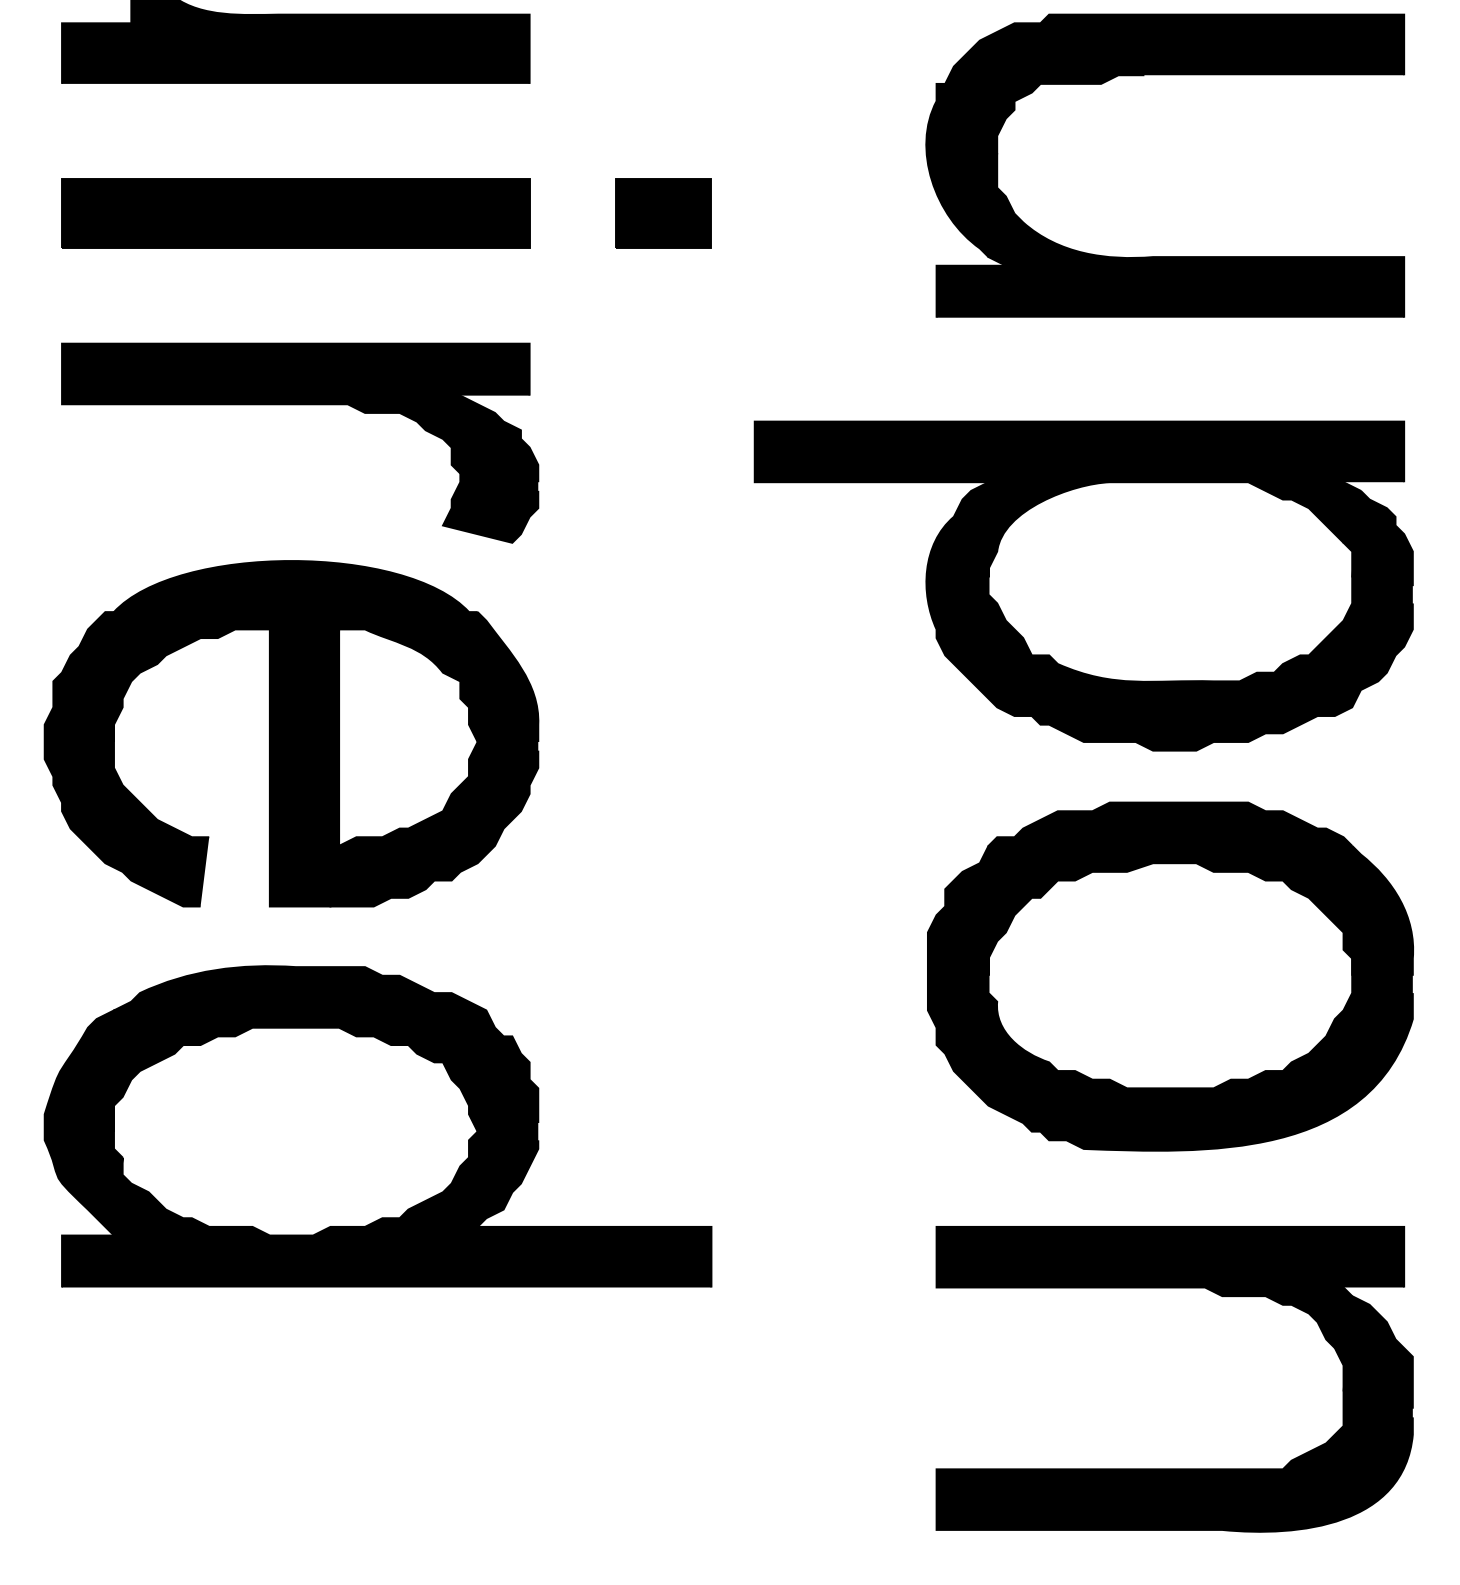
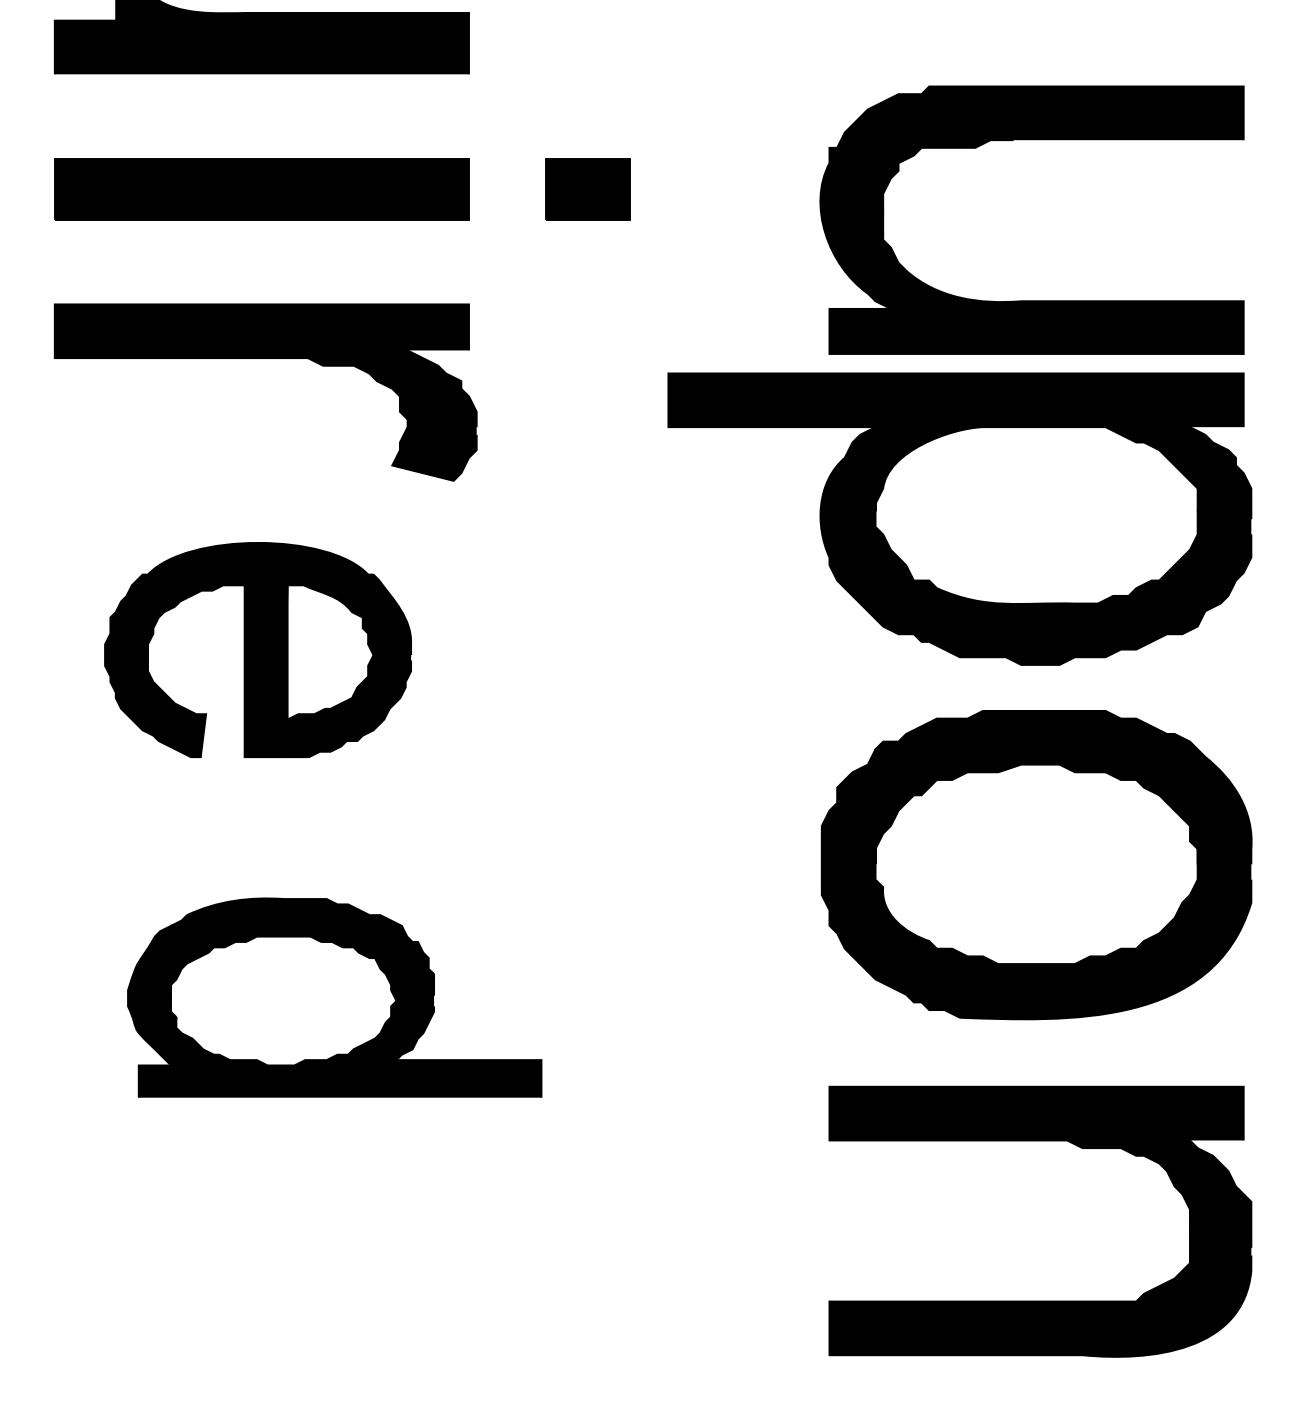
part: (1165, 75) -> (1032, 140), moved
part: (291, 733) -> (258, 649), size x0.7
part: (377, 1126) -> (334, 997), size x0.7

